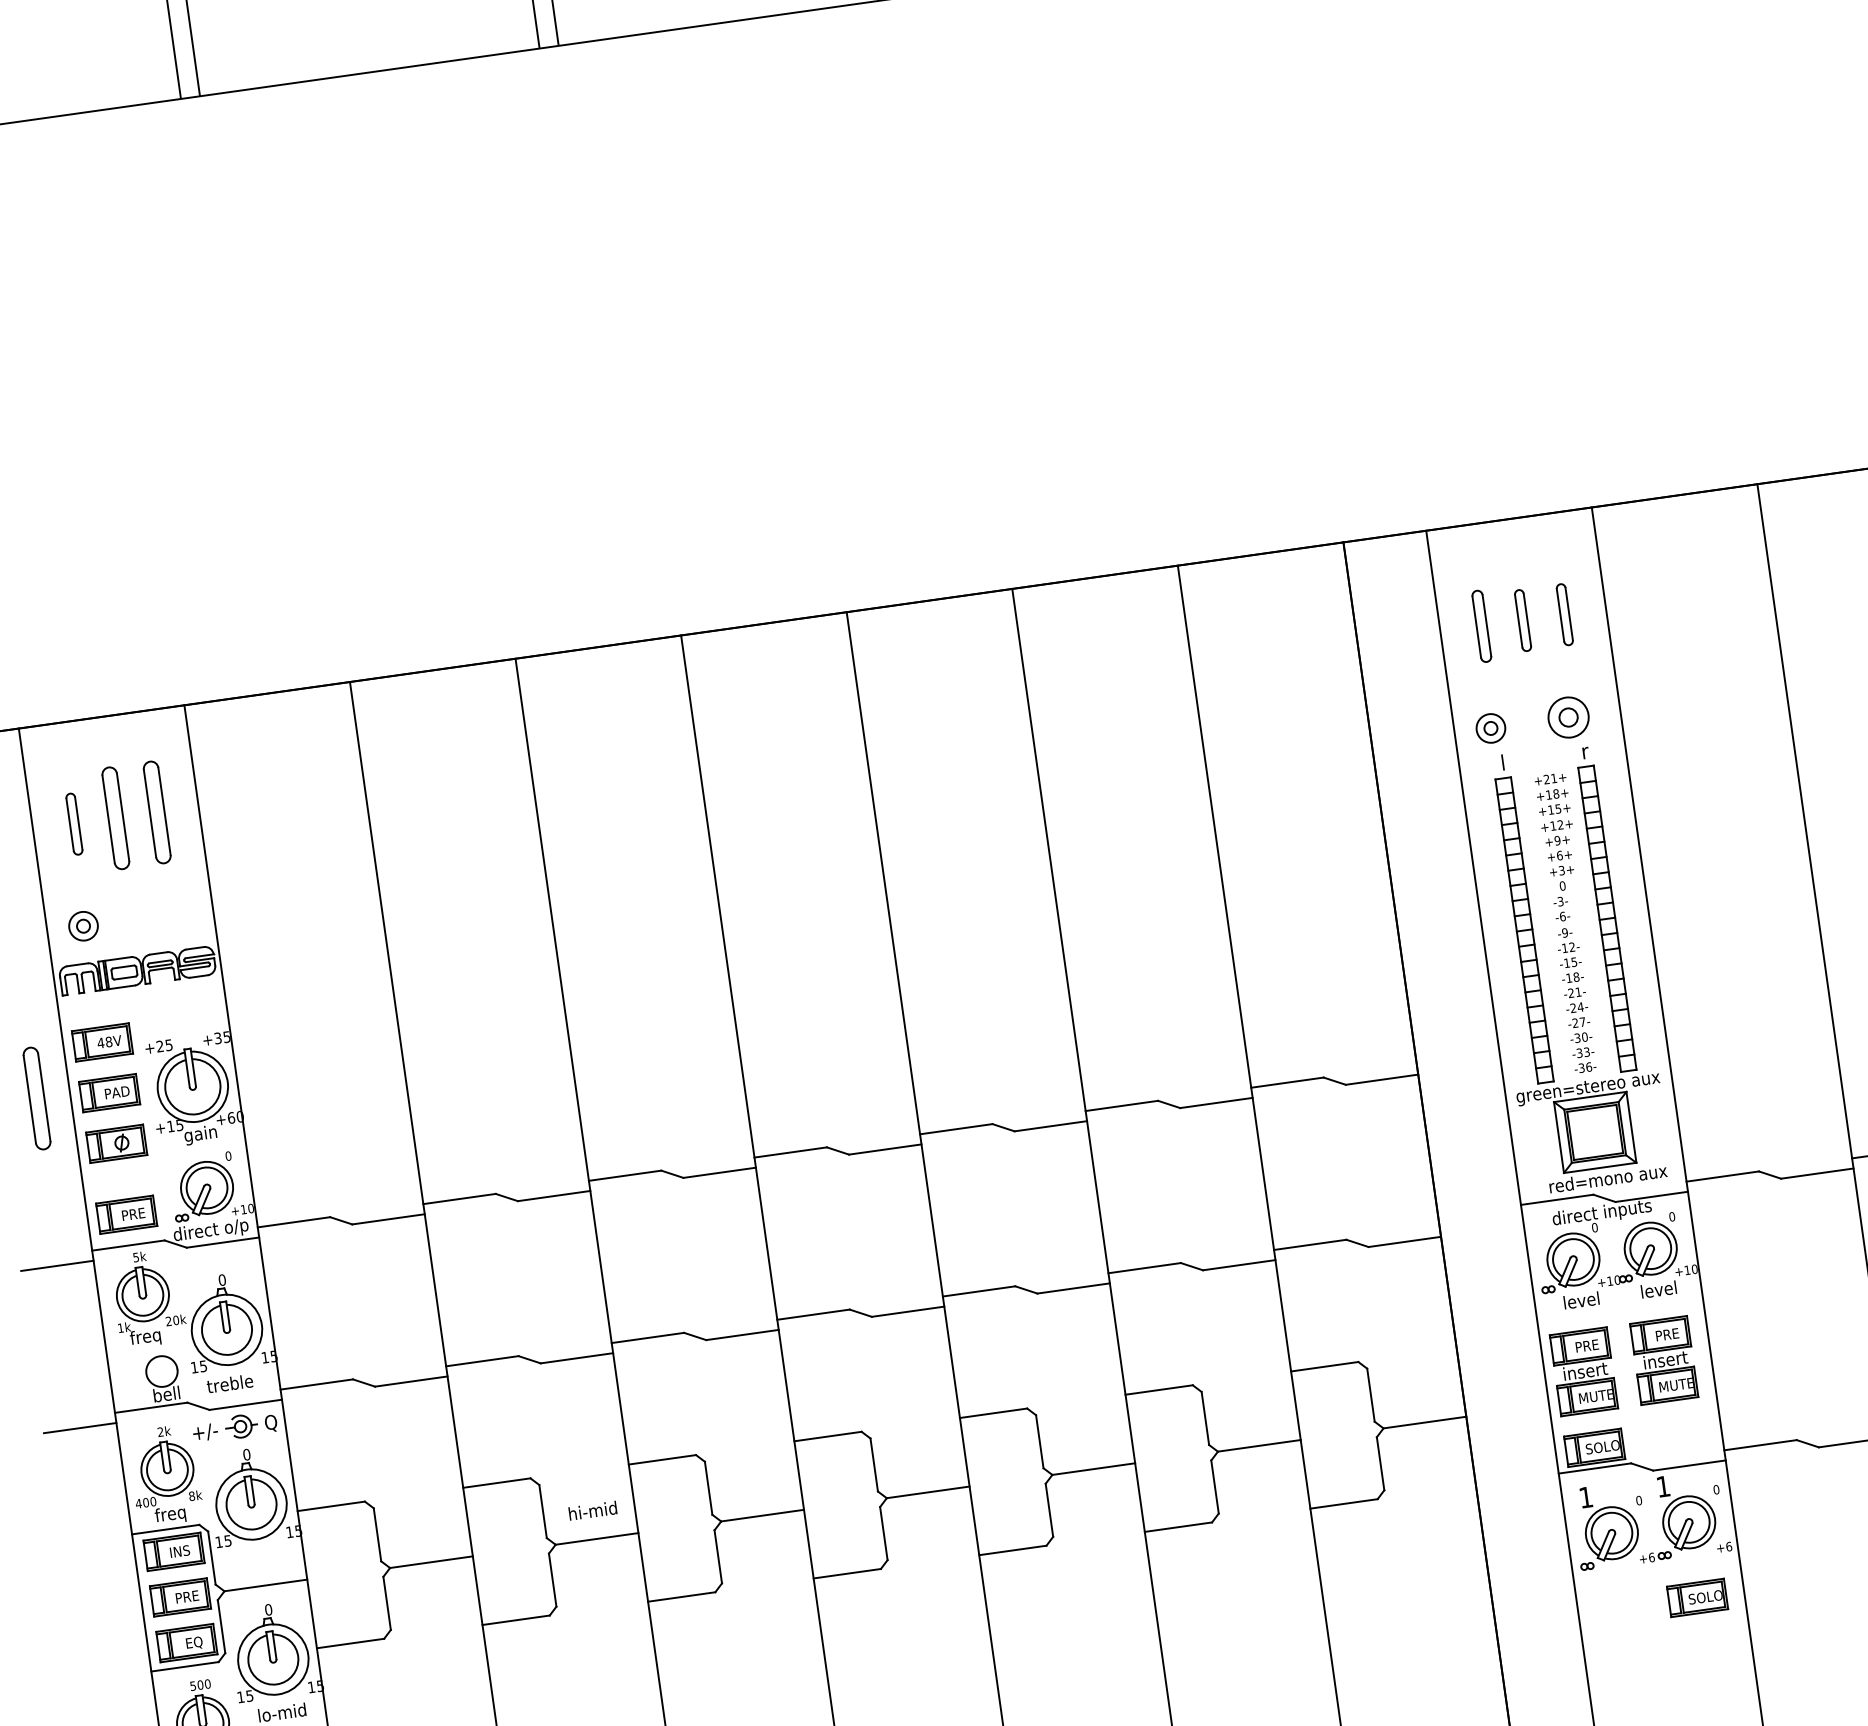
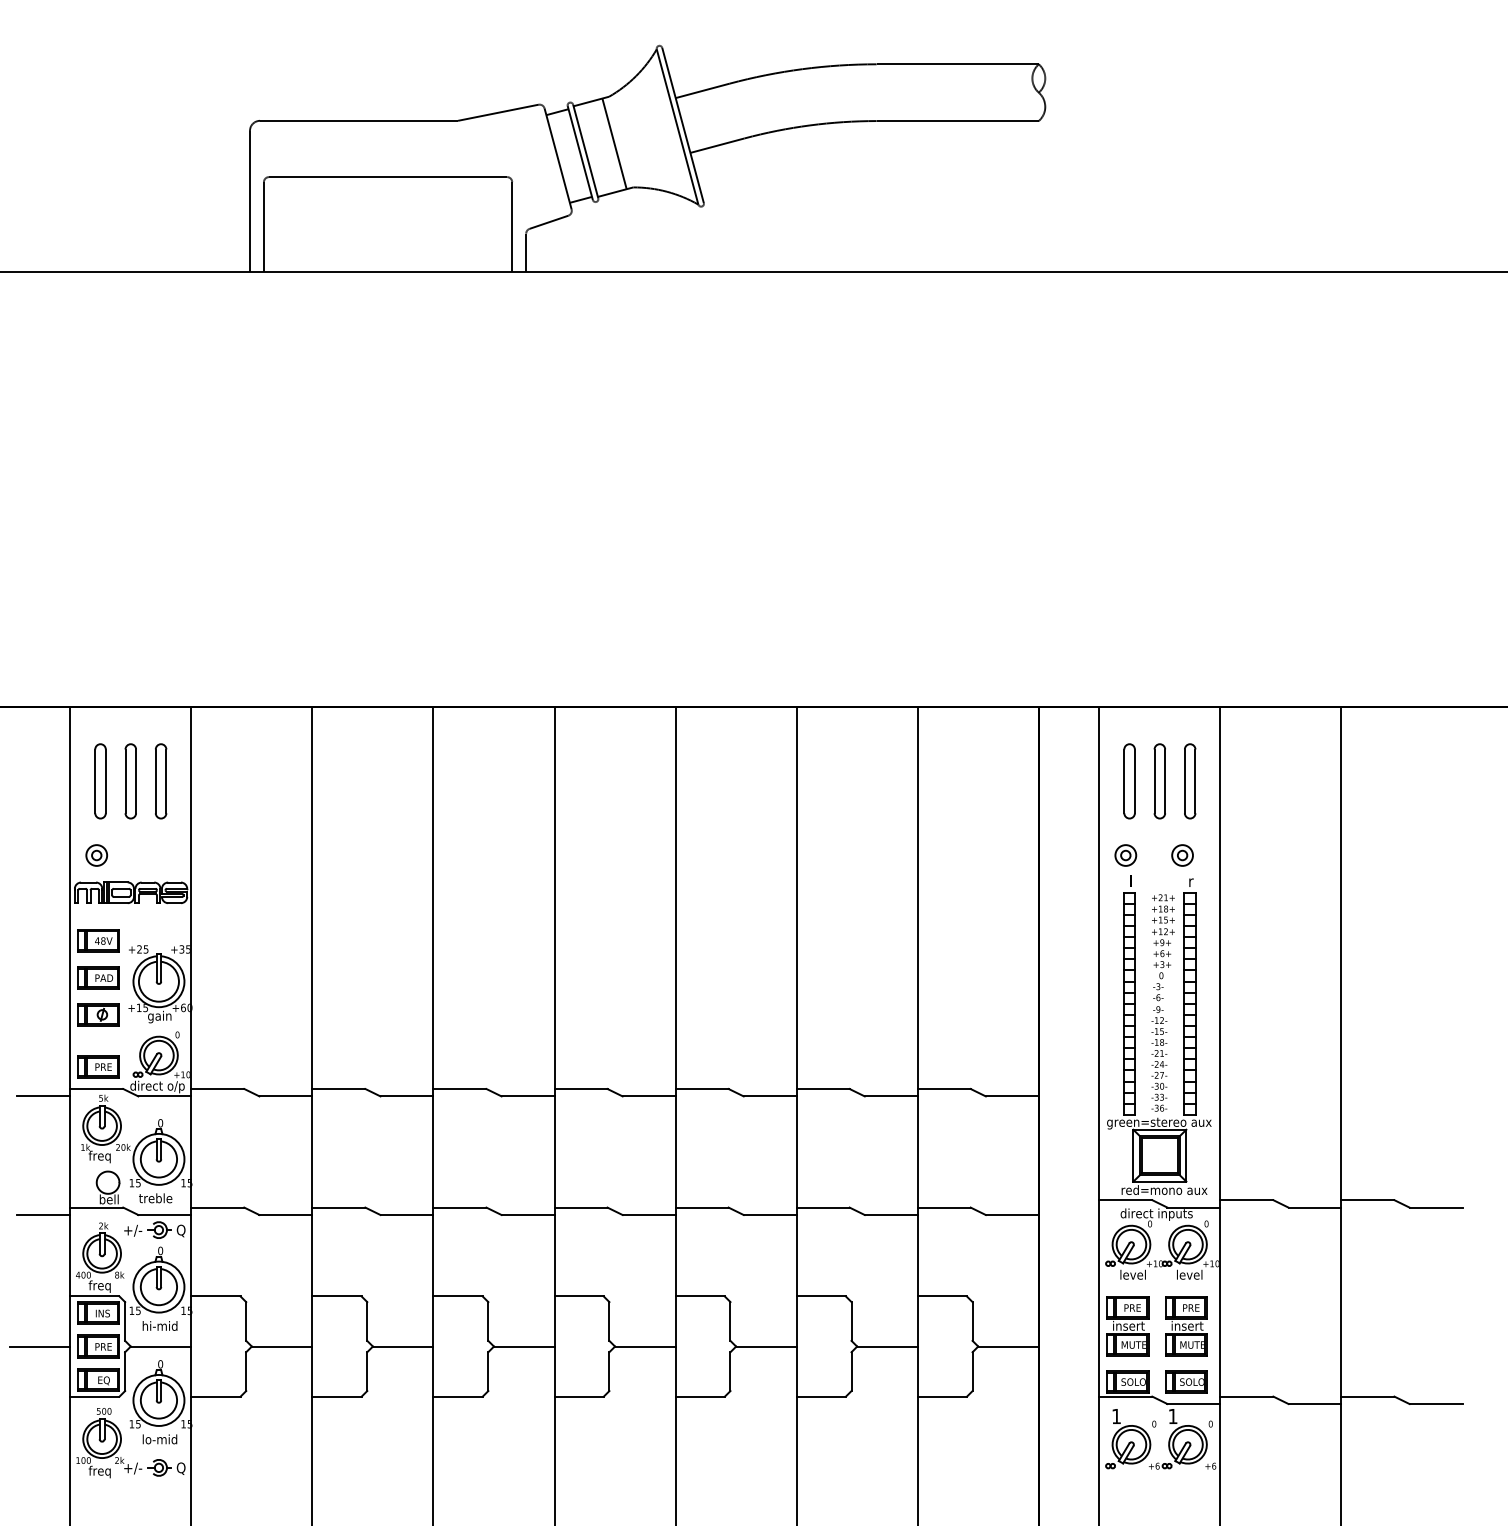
part: (1565, 614) -> (1190, 781), size x1.67
part: (1522, 620) -> (1159, 781), size x1.67
part: (1481, 626) -> (1129, 781), size x1.43
part: (1568, 717) -> (1182, 855), size x0.71
part: (74, 824) -> (100, 781), size x1.67
part: (37, 1098) -> (46, 974), removed
text: (592, 1510) -> (159, 1325), moved
part: (1697, 1597) -> (1186, 1381), moved
line: (99, 1608) -> (39, 1346), added

